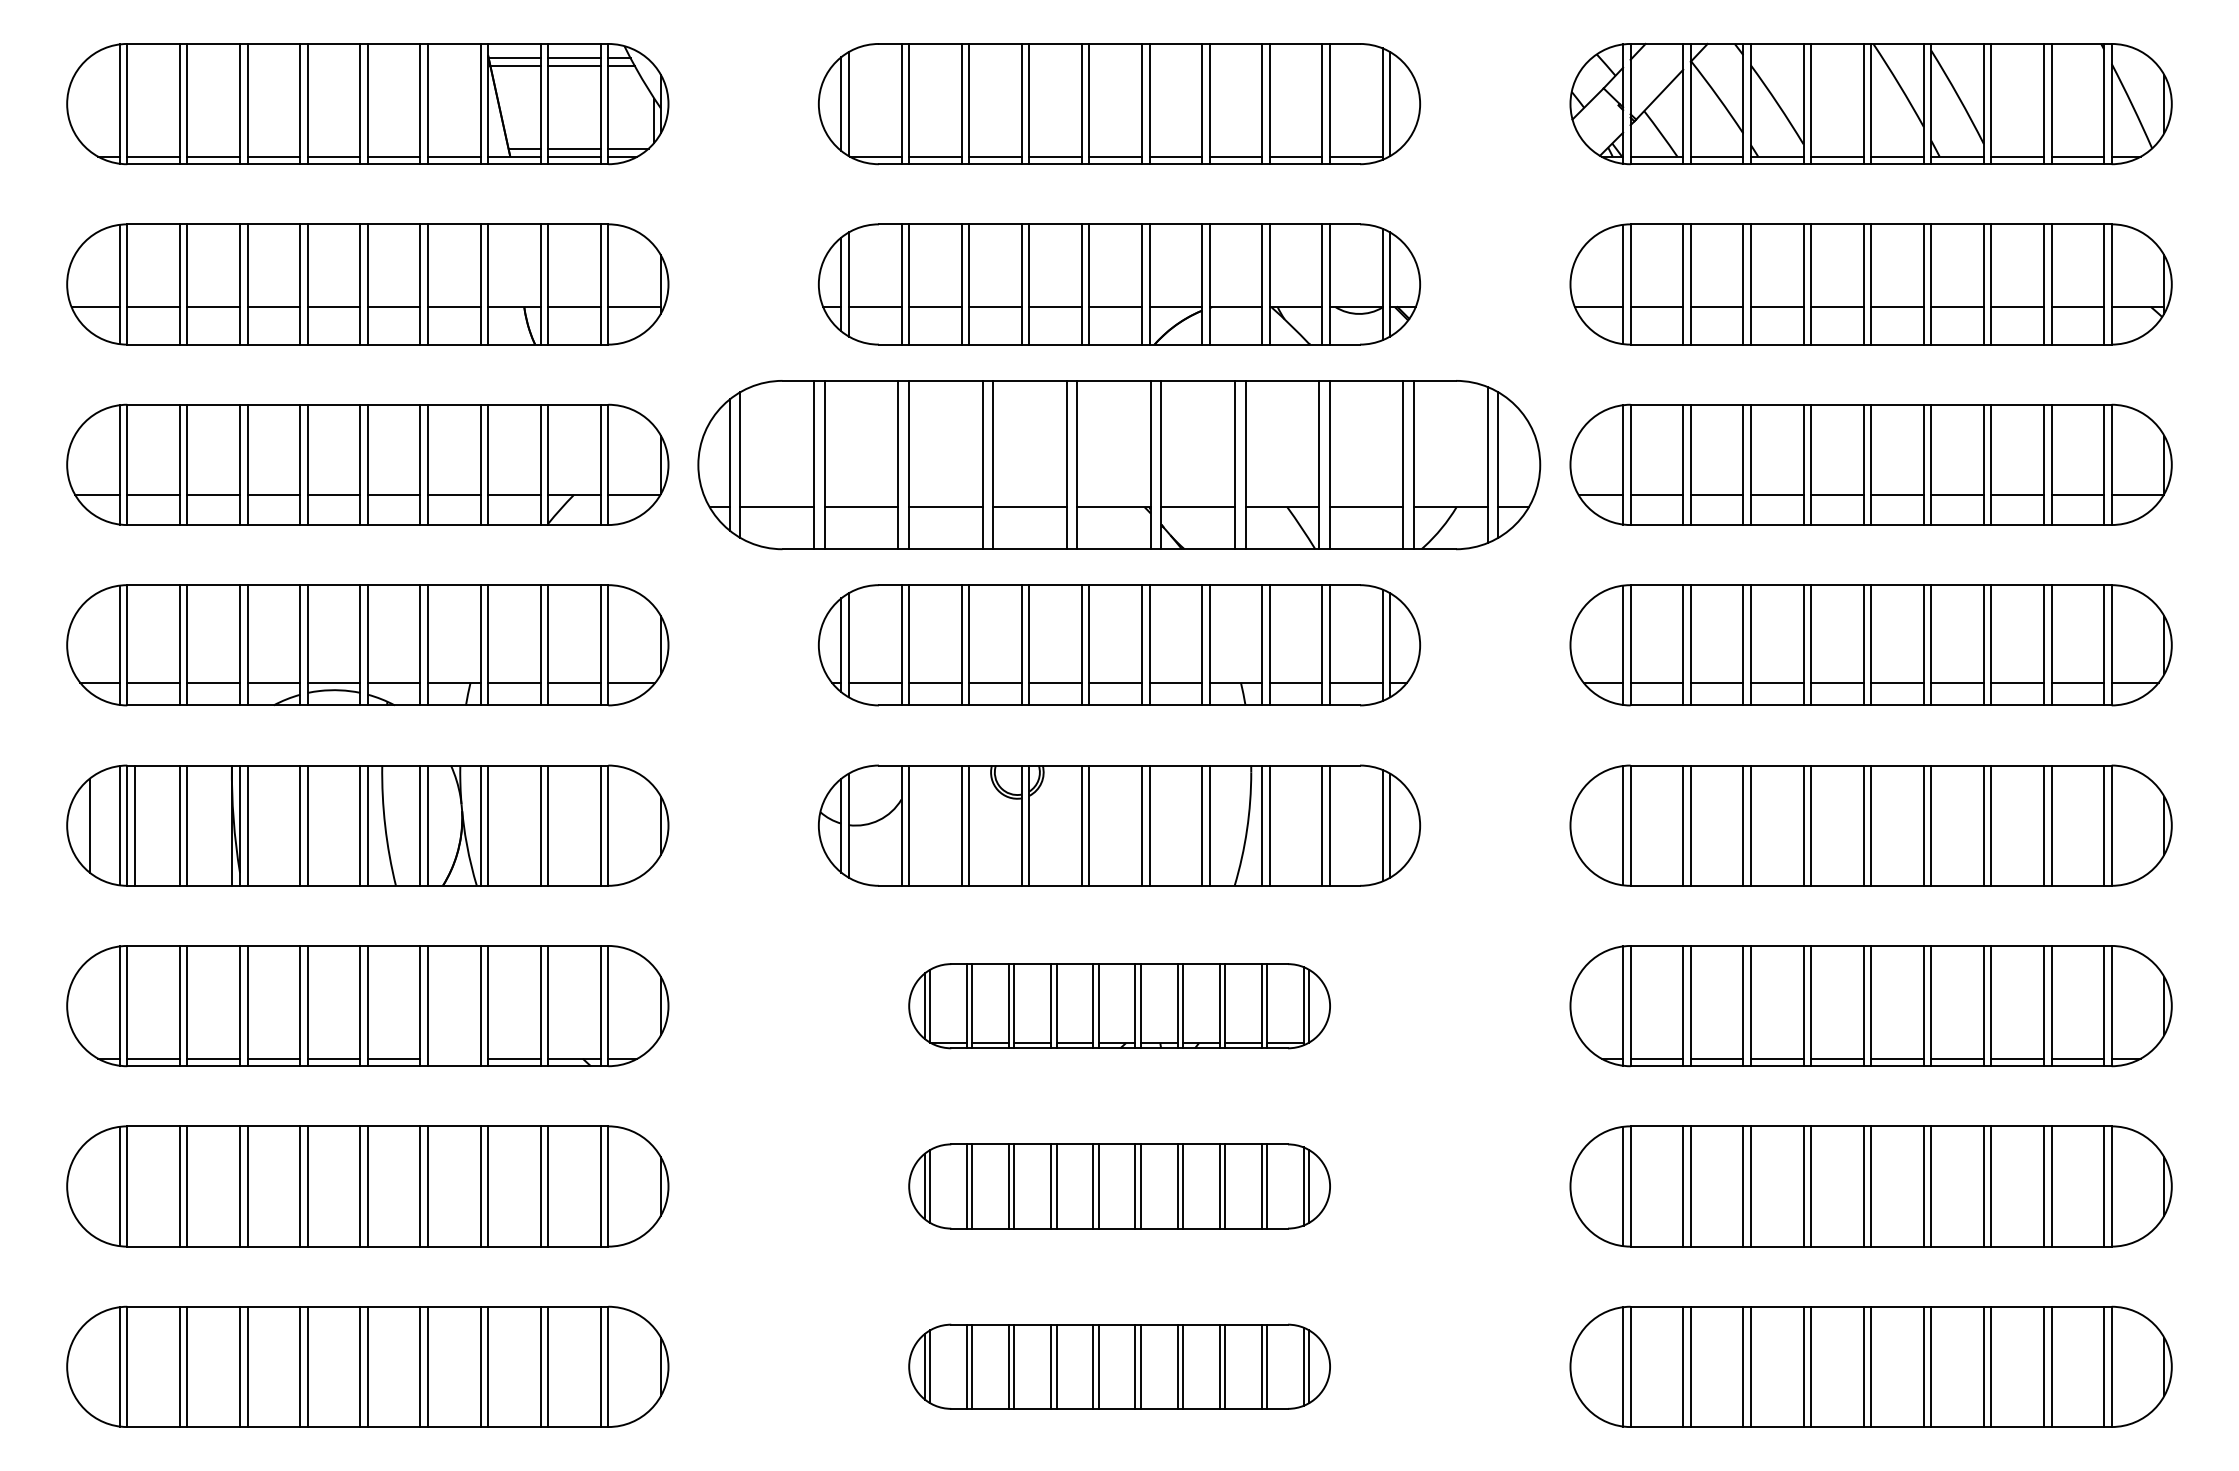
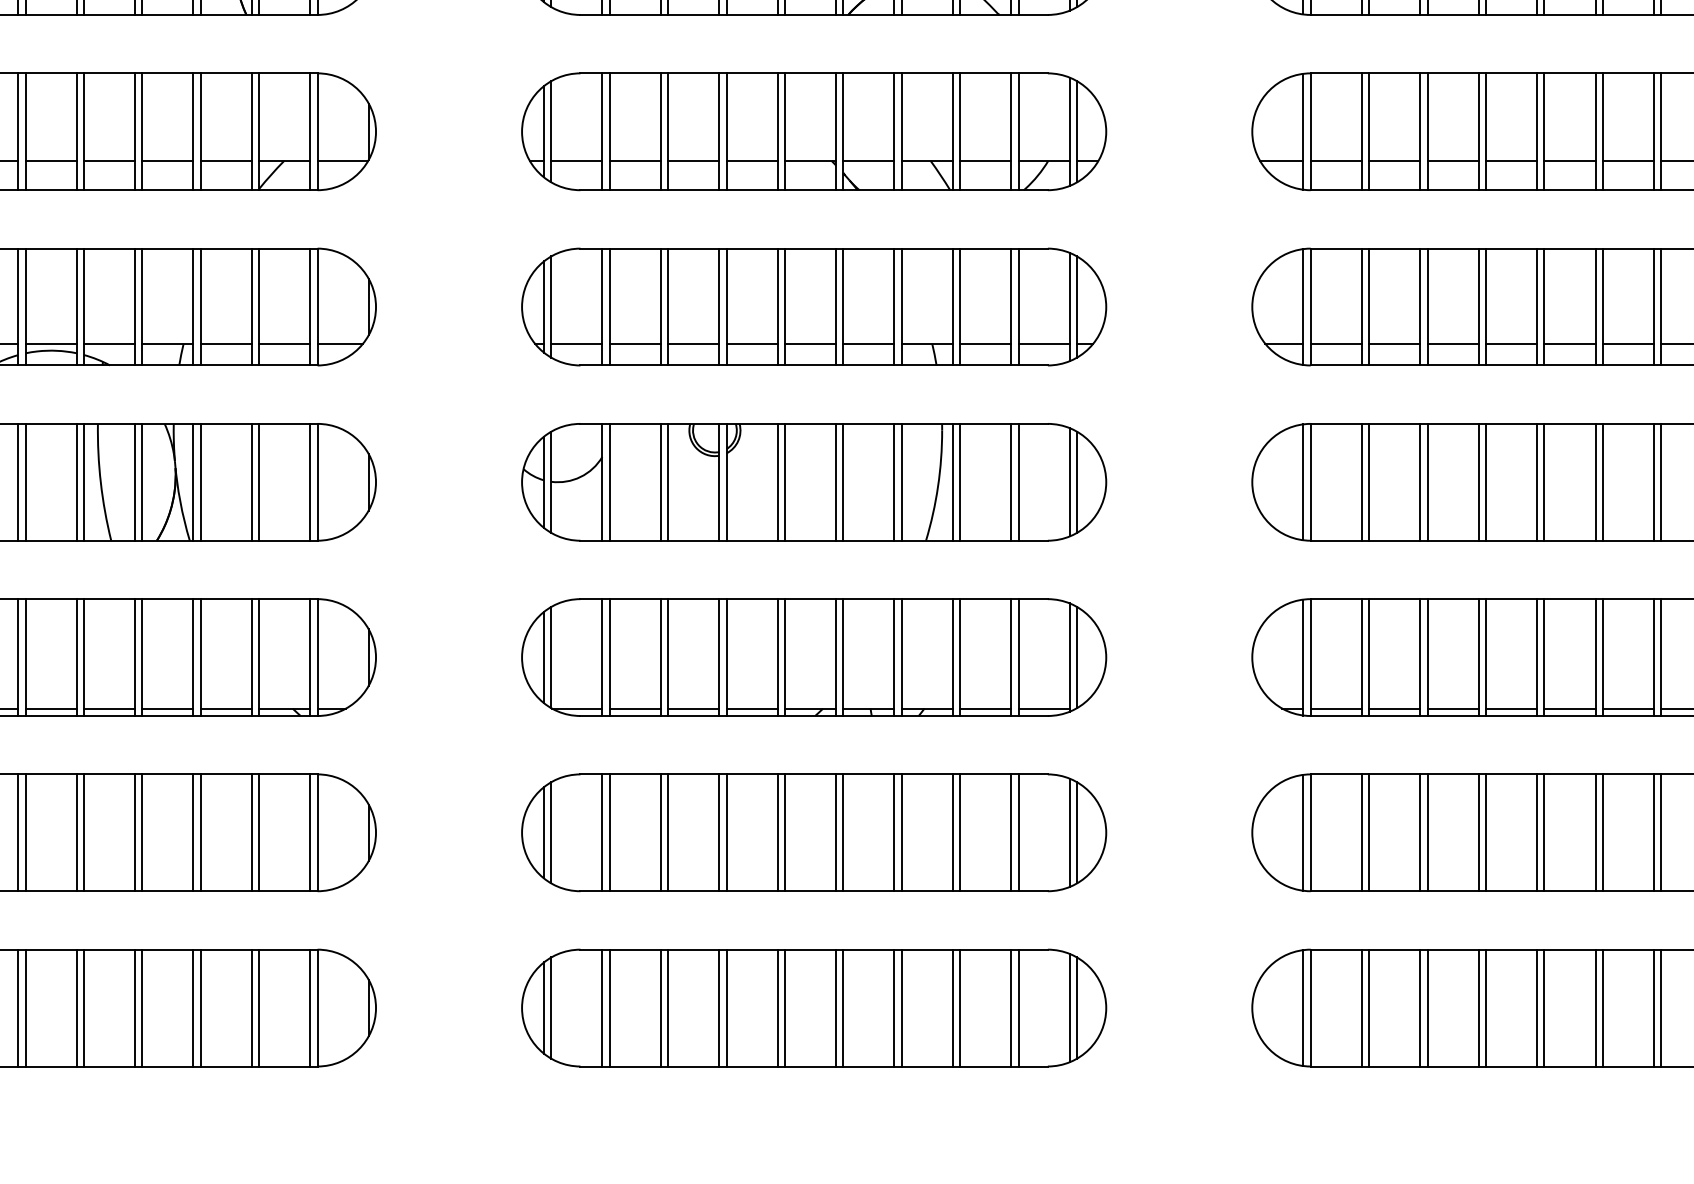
part: (1119, 464) -> (814, 131), size x0.71
part: (1119, 1006) -> (814, 657), size x1.43
line: (453, 1058) -> (167, 708), added
part: (1119, 1186) -> (814, 832), size x1.43
part: (1119, 1366) -> (814, 1007), size x1.43

